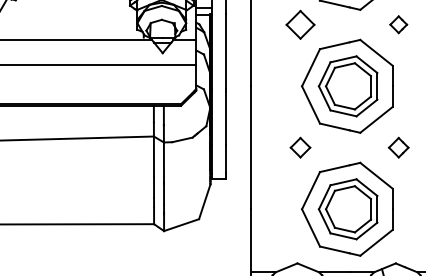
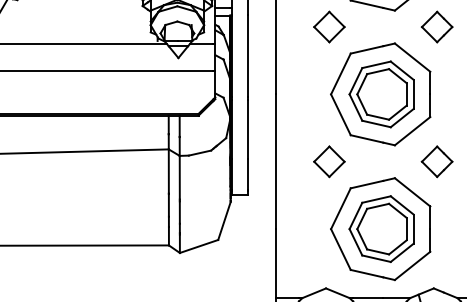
part: (398, 24) -> (436, 26), size x1.67
part: (300, 147) -> (329, 161), size x1.43
part: (398, 147) -> (436, 161), size x1.43

